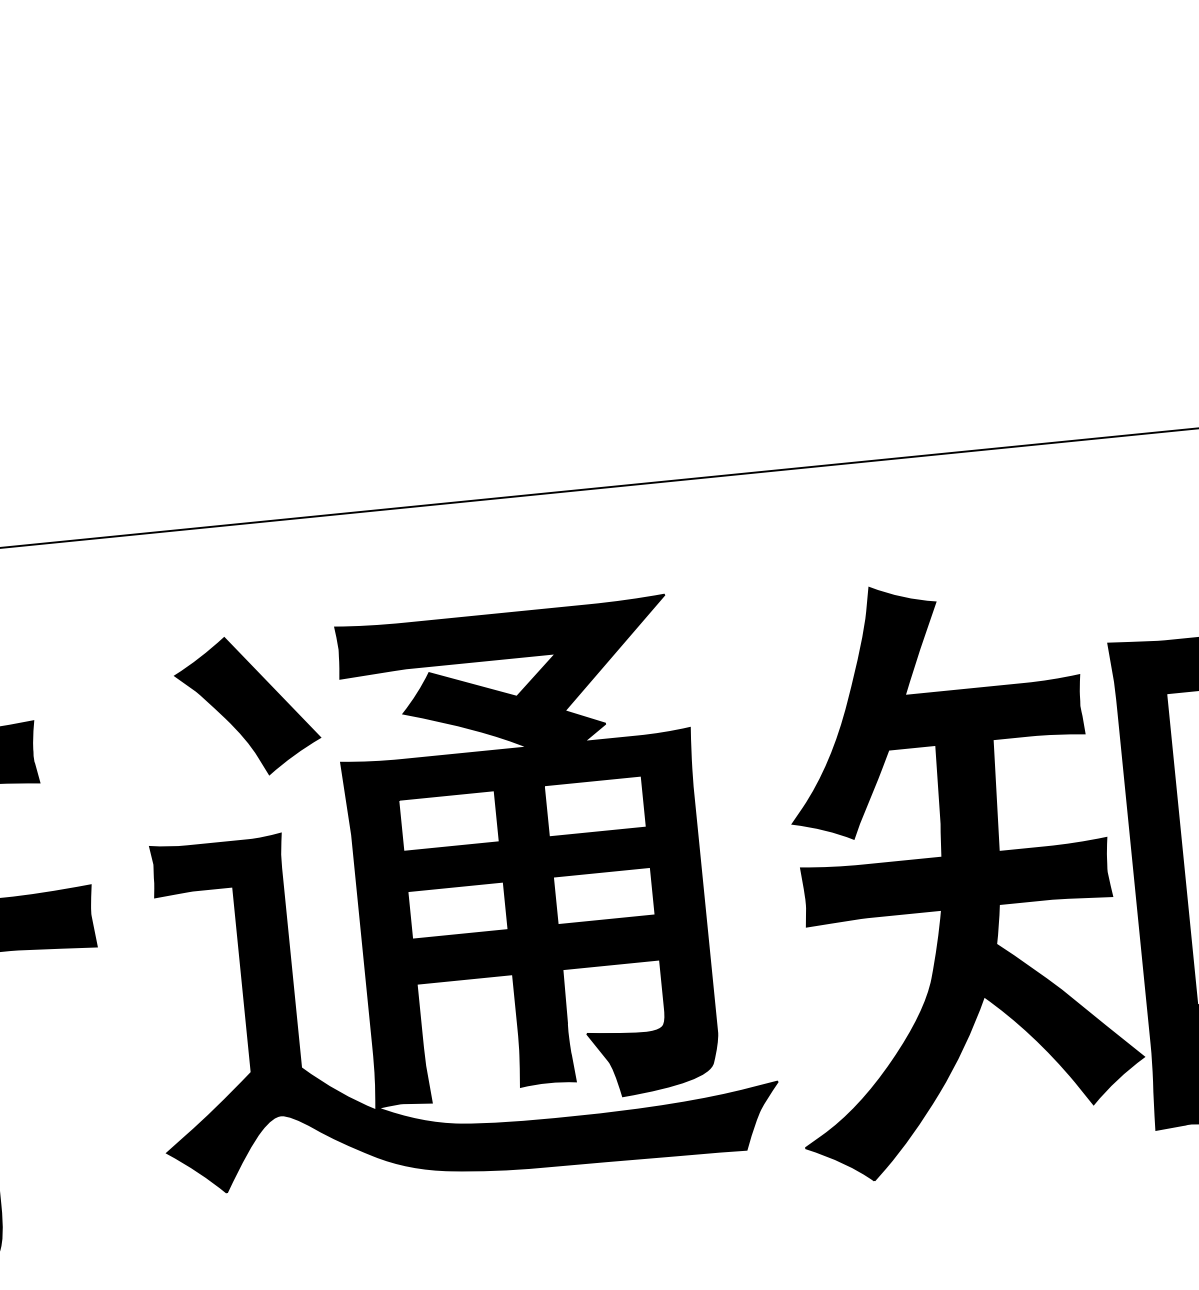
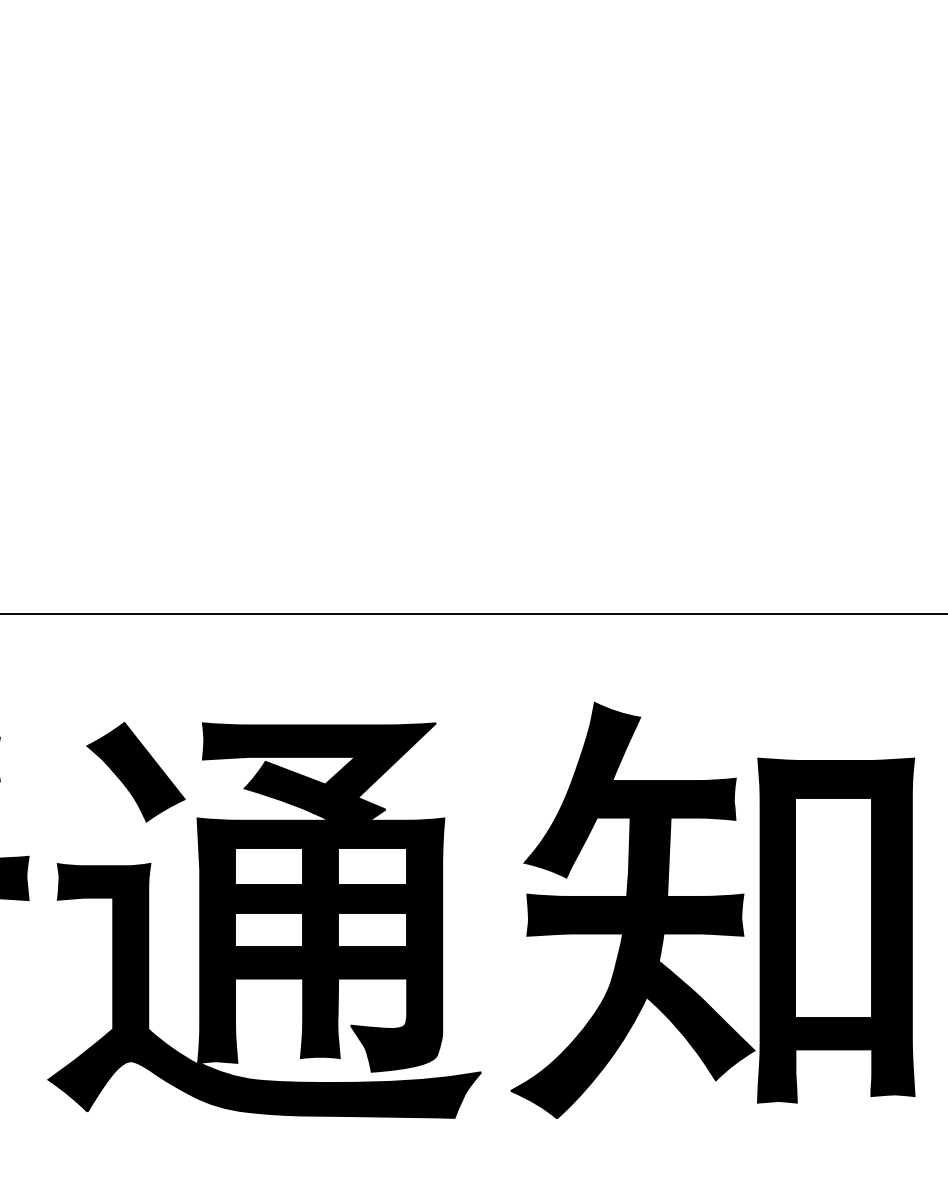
part: (449, 896) -> (264, 919), moved

